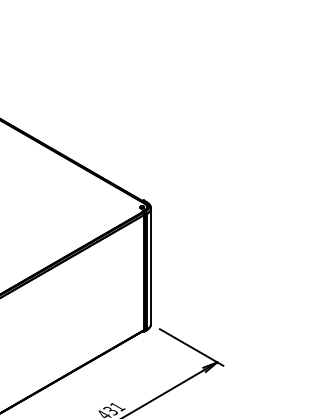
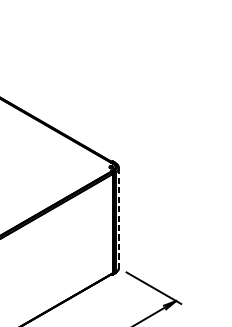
line: (151, 266) -> (119, 218), solid -> dashed

